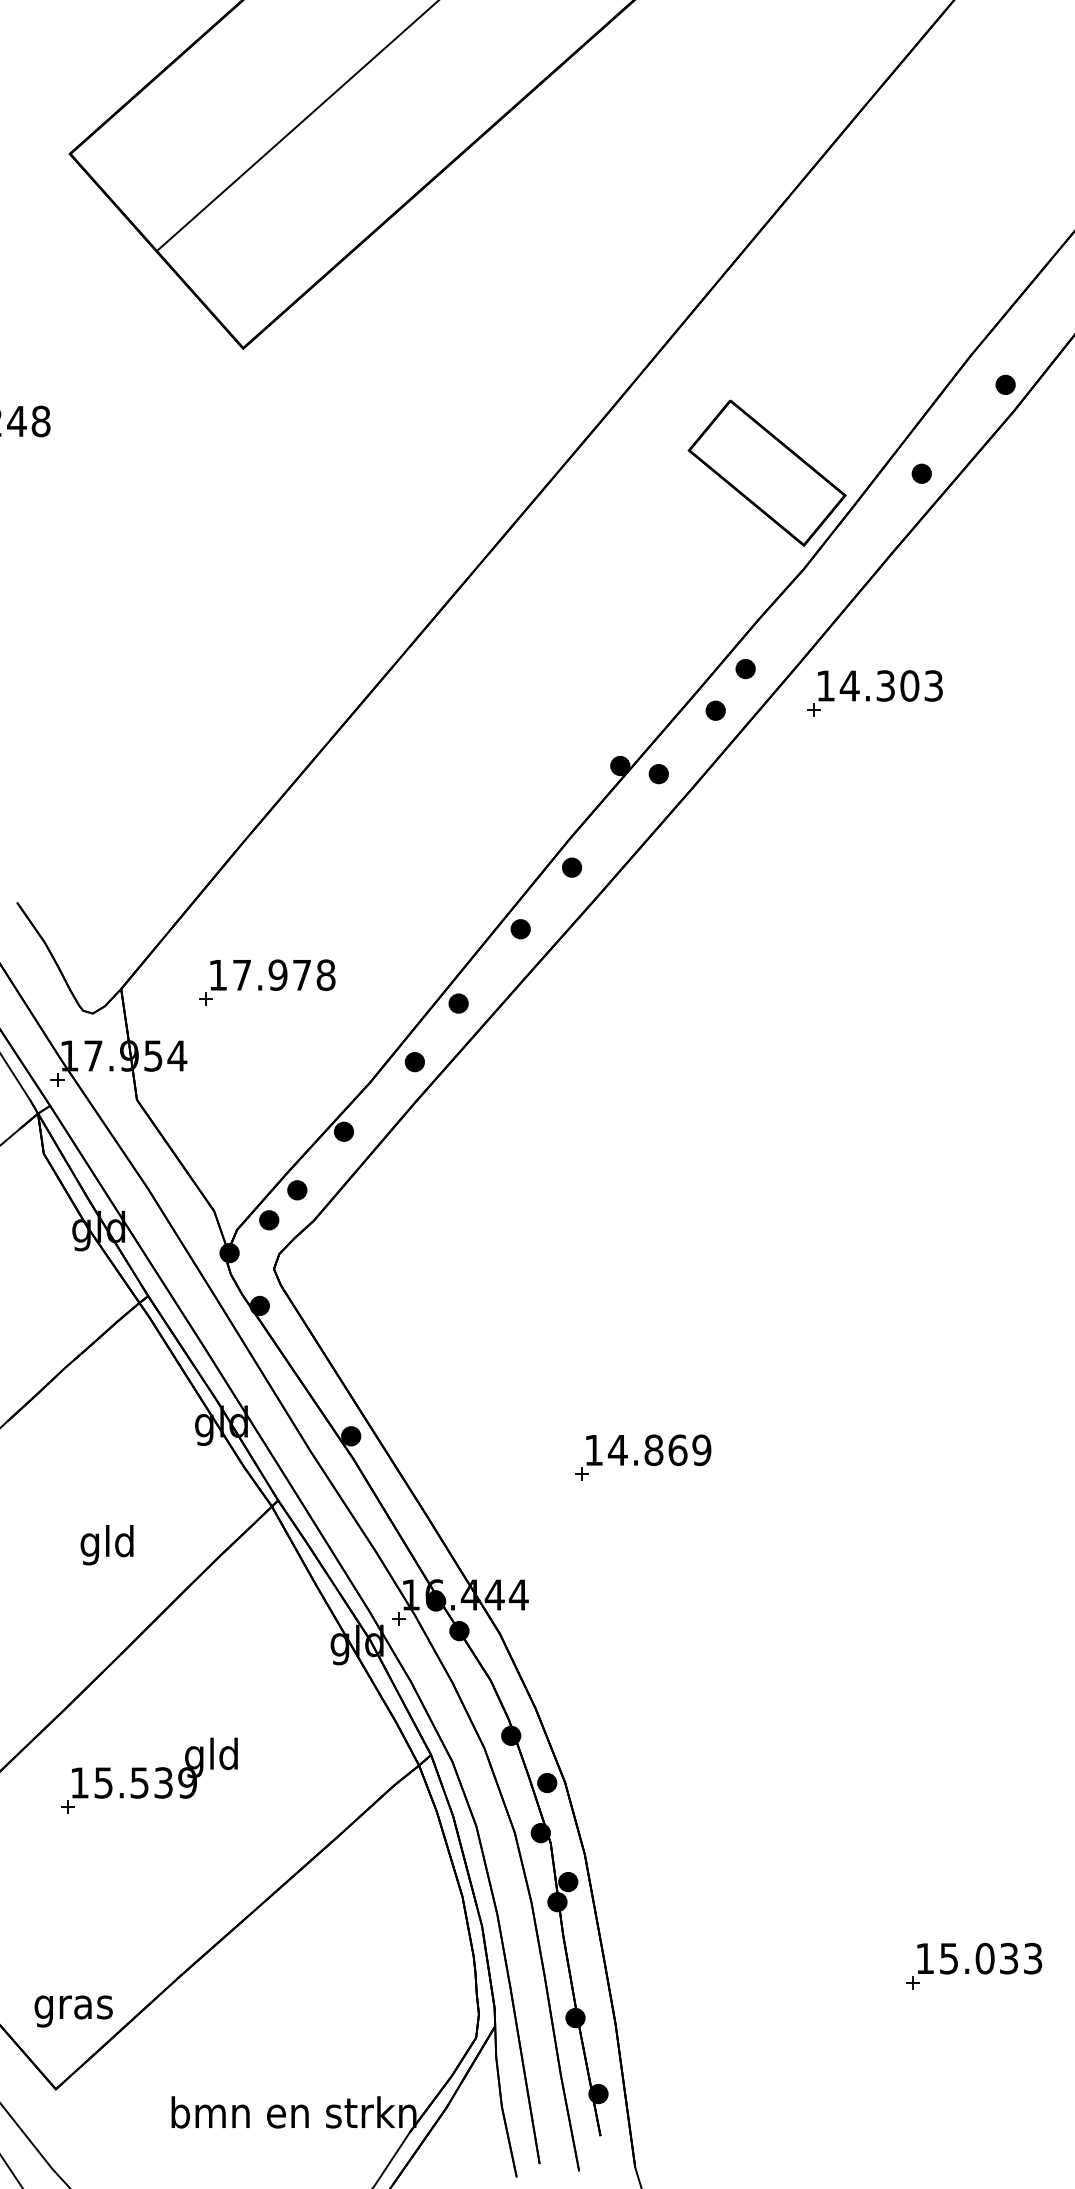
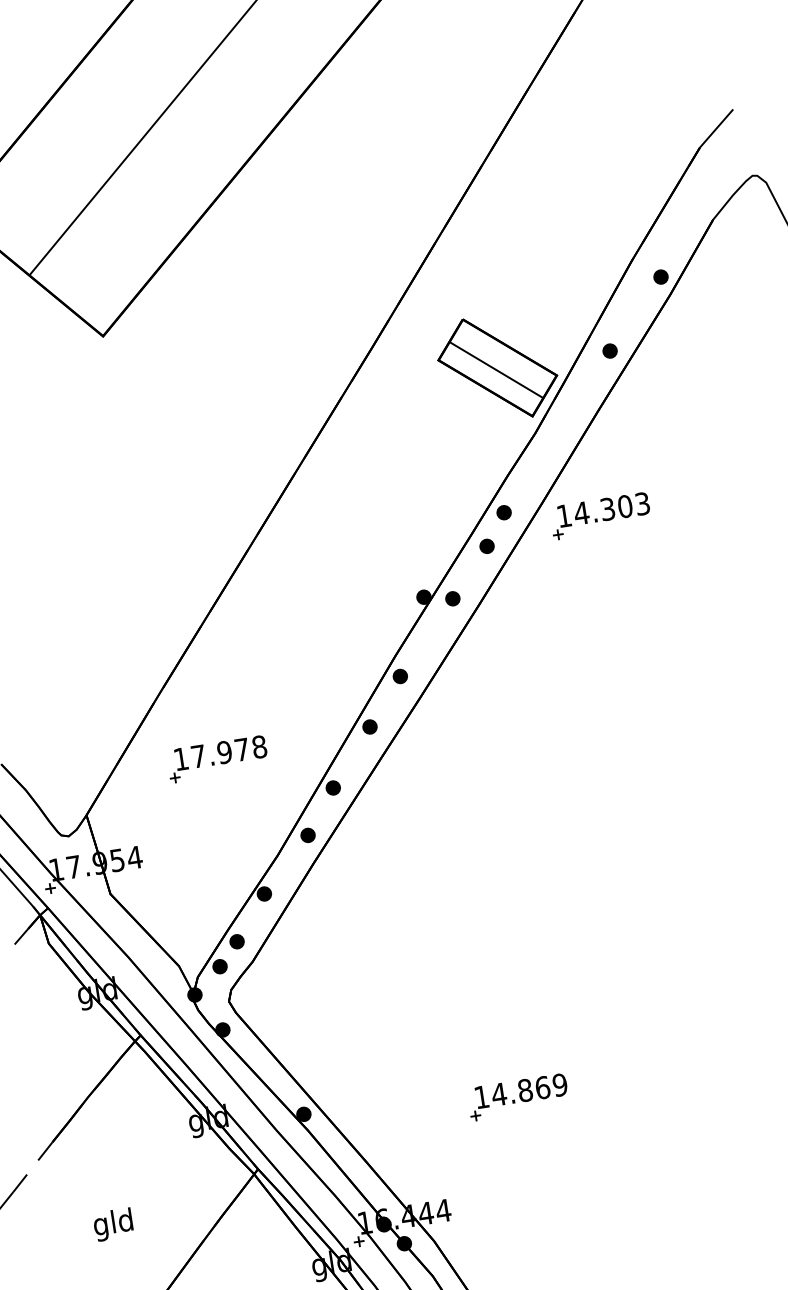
line: (764, 475) -> (496, 370), added
part: (267, 982) -> (217, 758), moved
text: (106, 1545) -> (113, 1225), moved

